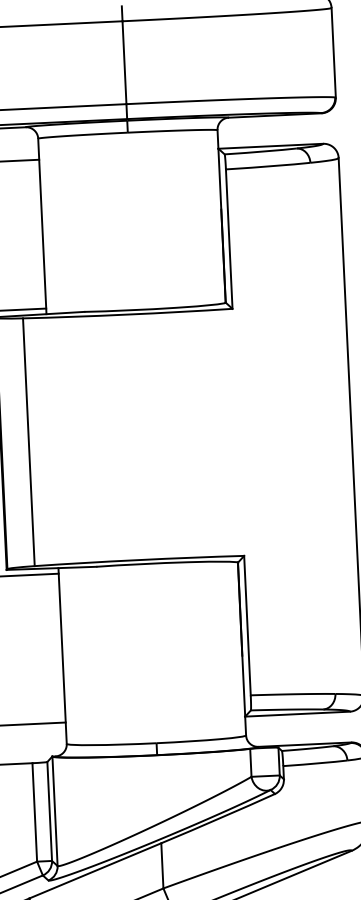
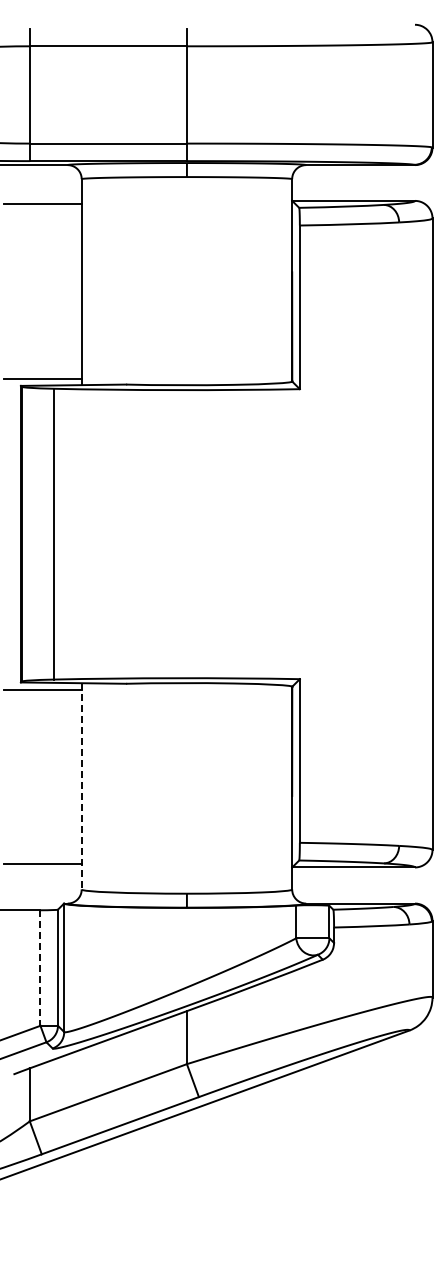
line: (62, 656) -> (81, 786), solid -> dashed
line: (34, 812) -> (40, 968), solid -> dashed

